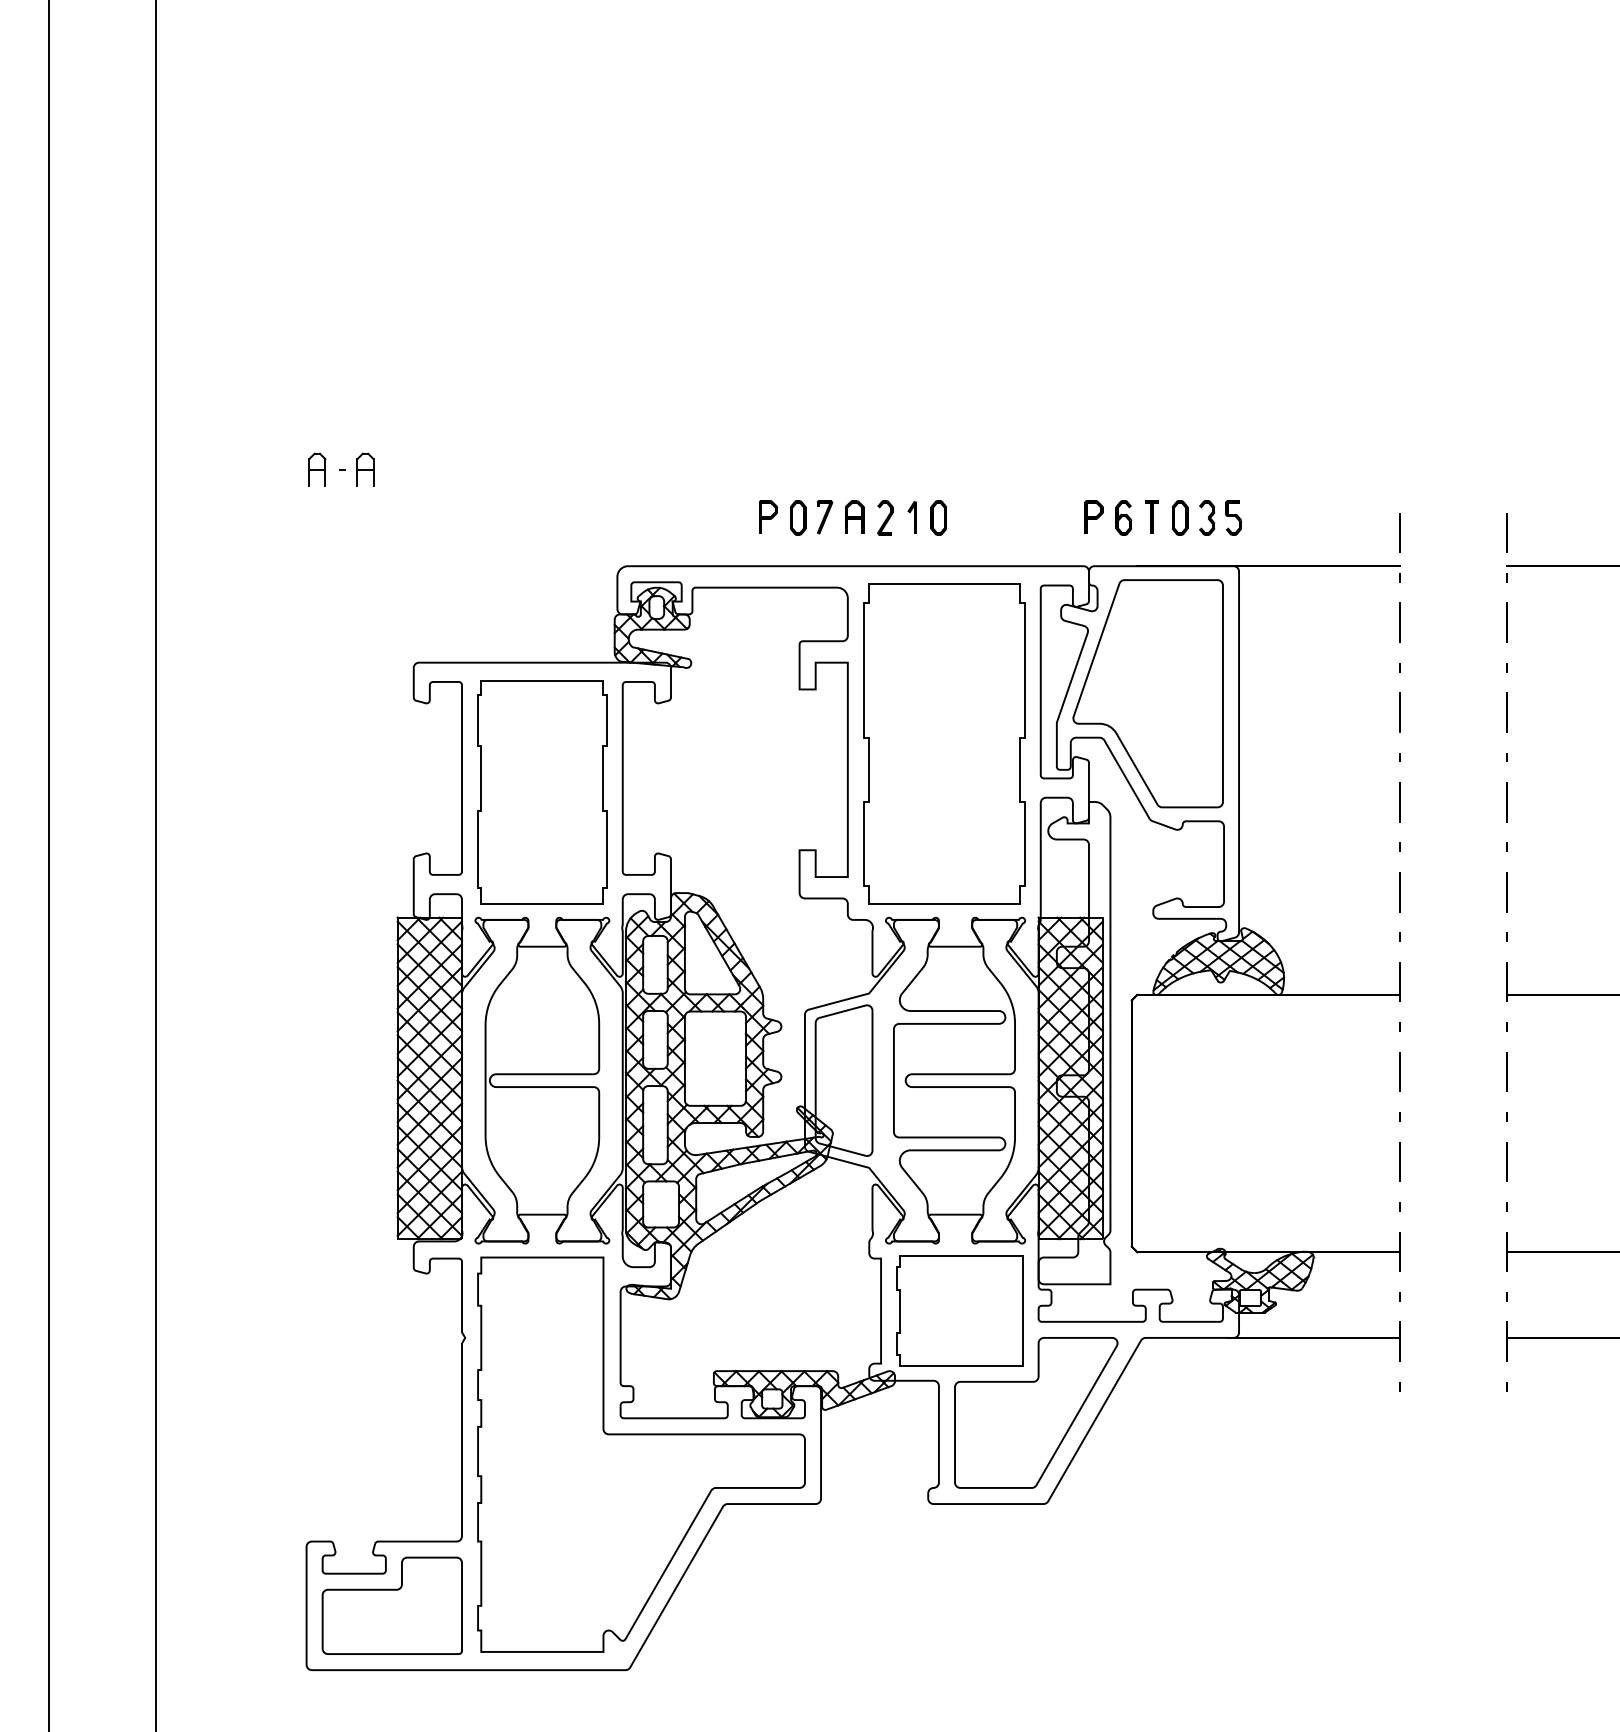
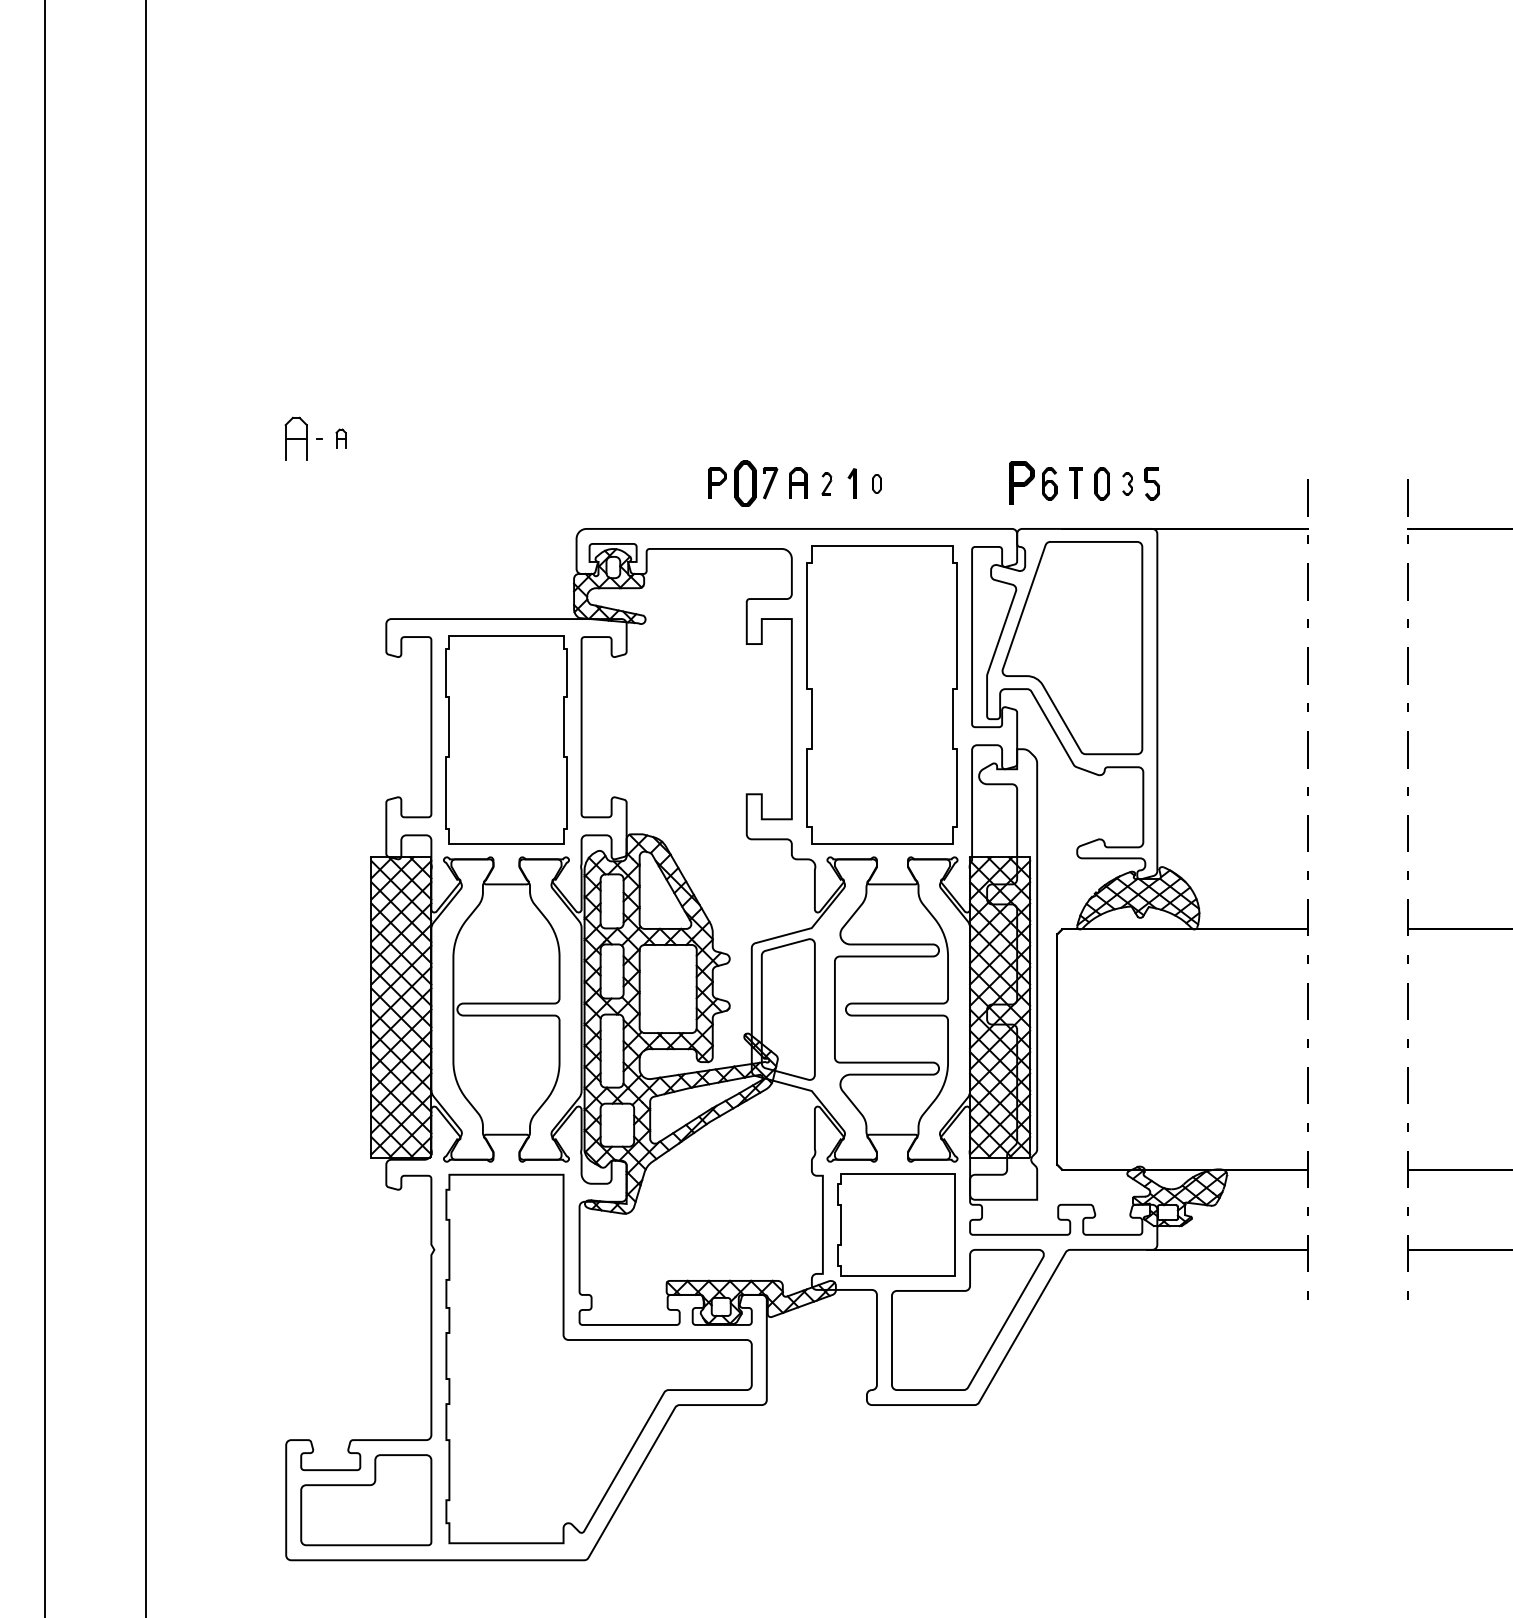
part: (316, 469) -> (295, 438), size x1.4
part: (364, 469) -> (340, 438), size x0.6
part: (1093, 516) -> (1021, 482), size x1.4
part: (798, 517) -> (745, 483), size x1.4
part: (884, 517) -> (826, 483), size x0.7
part: (938, 517) -> (876, 483), size x0.6
part: (1207, 517) -> (1127, 483), size x0.7

